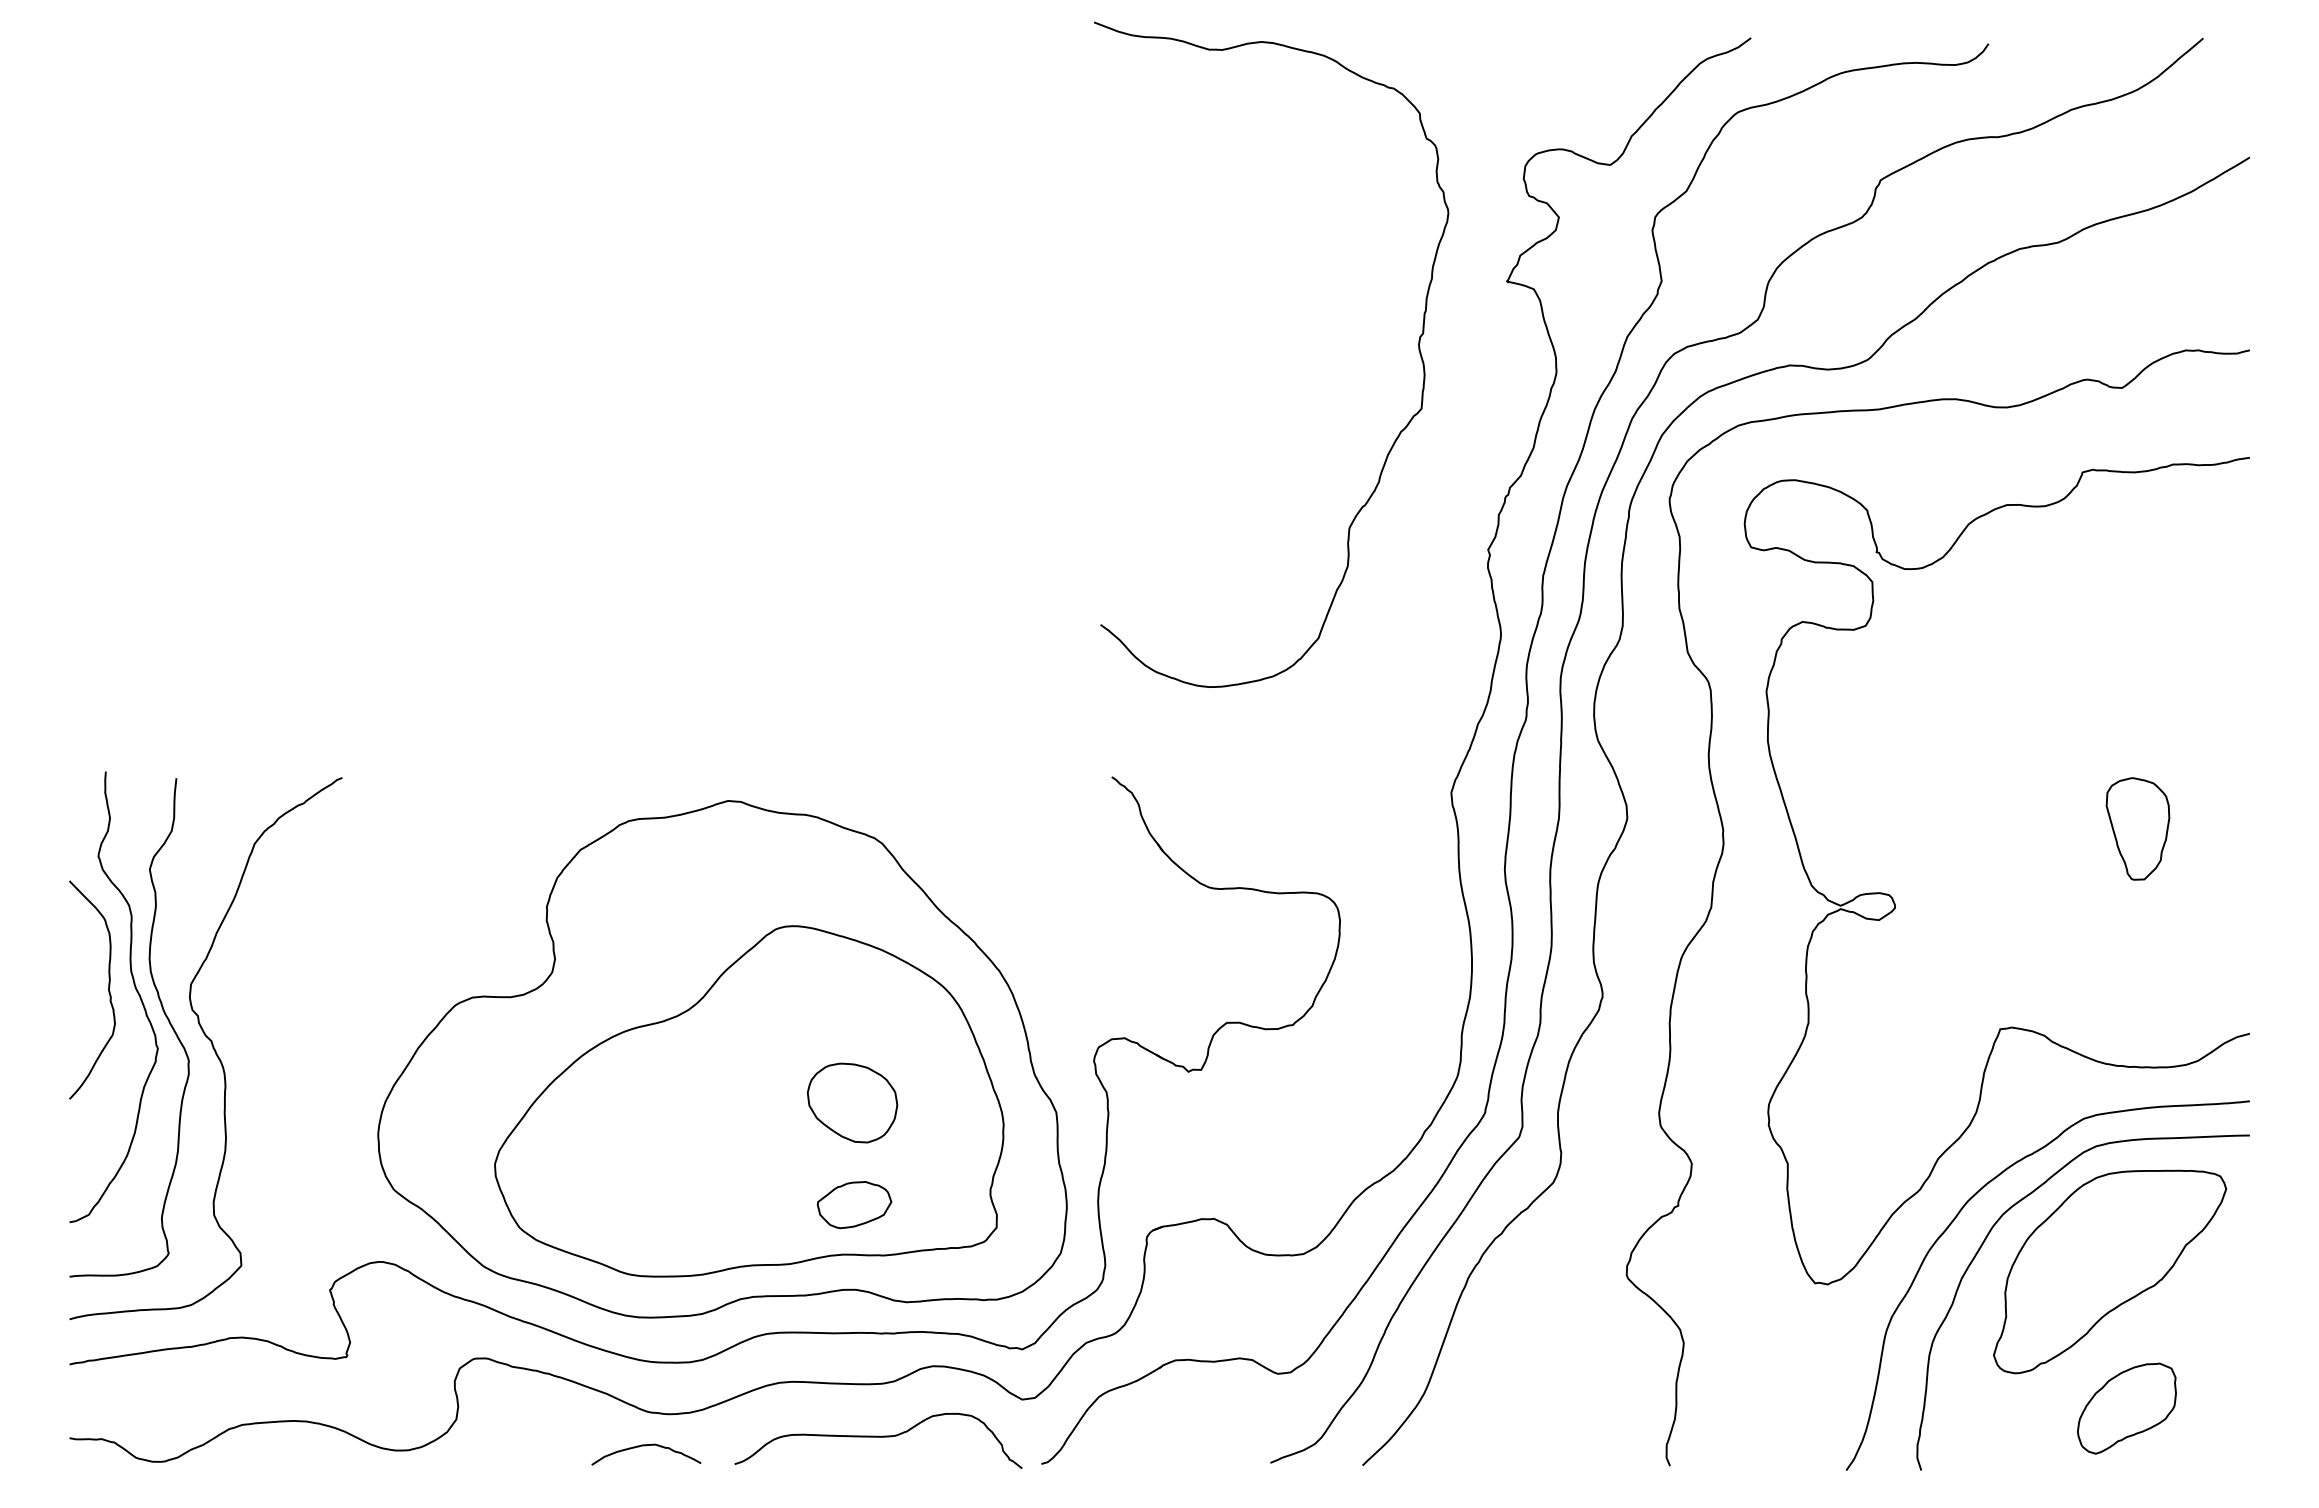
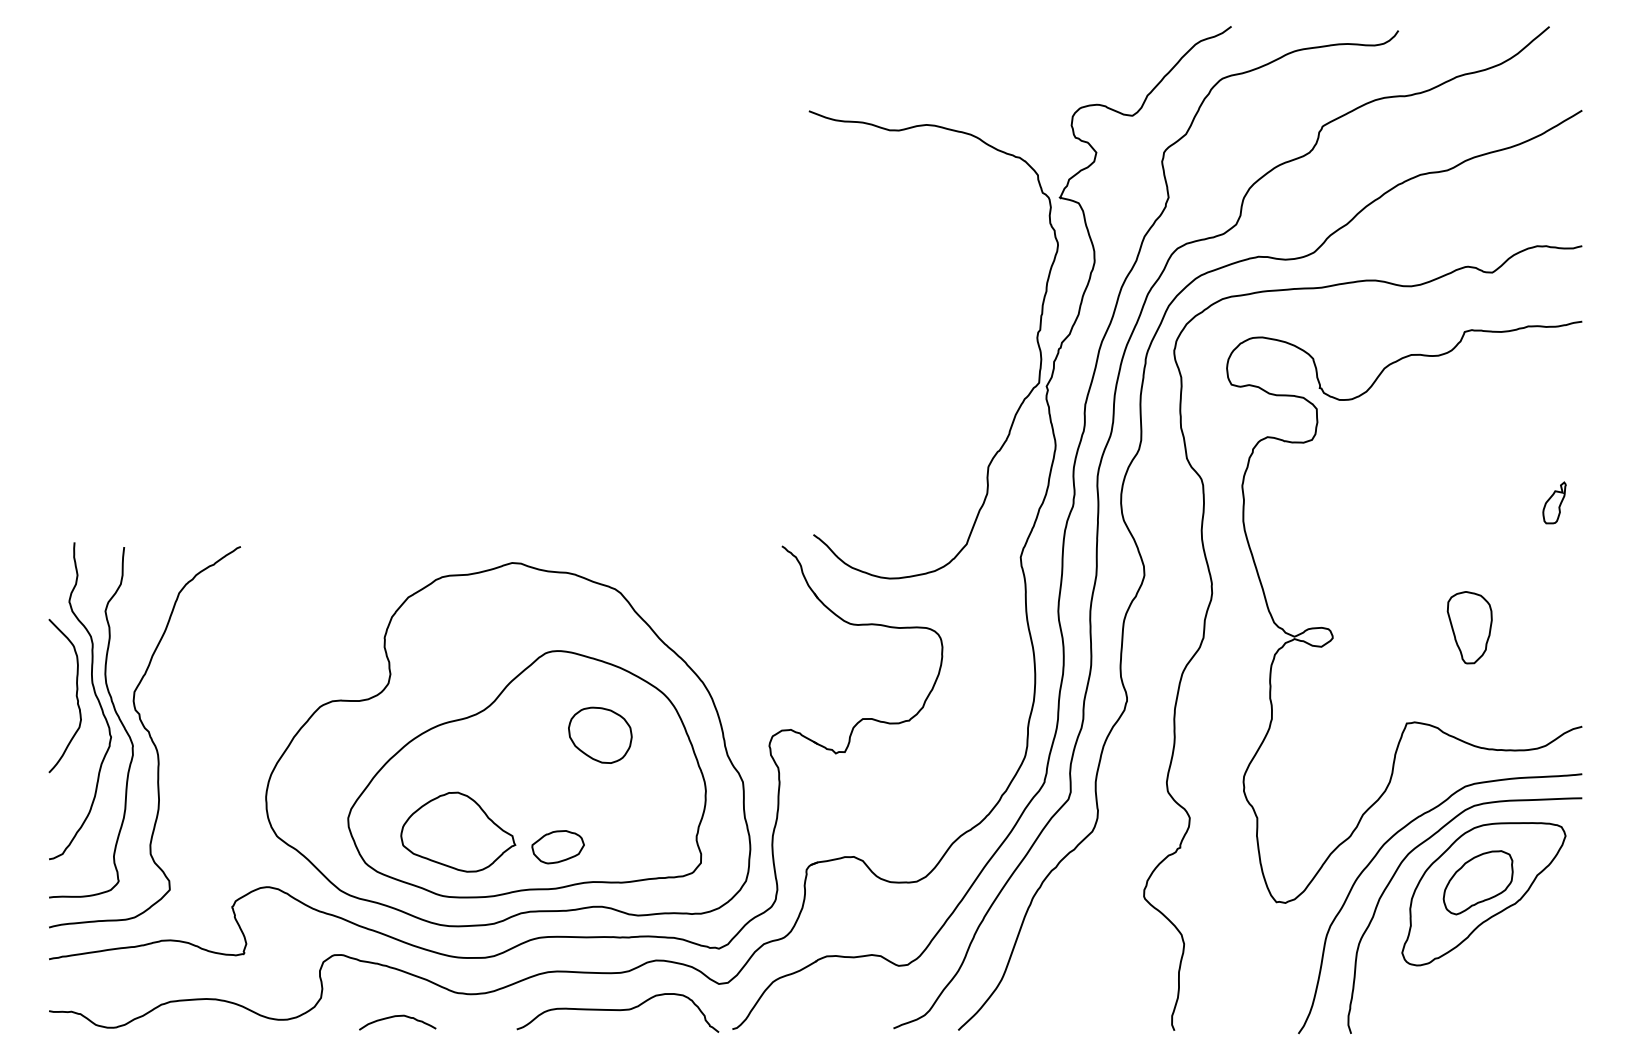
curve: (1418, 350) -> (1037, 341), moved
part: (2210, 715) -> (1554, 502), added
part: (2137, 828) -> (1469, 627), moved
part: (852, 1102) -> (600, 734), moved
part: (651, 1183) -> (458, 832), added
part: (854, 1205) -> (558, 847), moved
part: (2126, 1408) -> (1477, 882), moved
curve: (646, 1446) -> (397, 1016), moved

